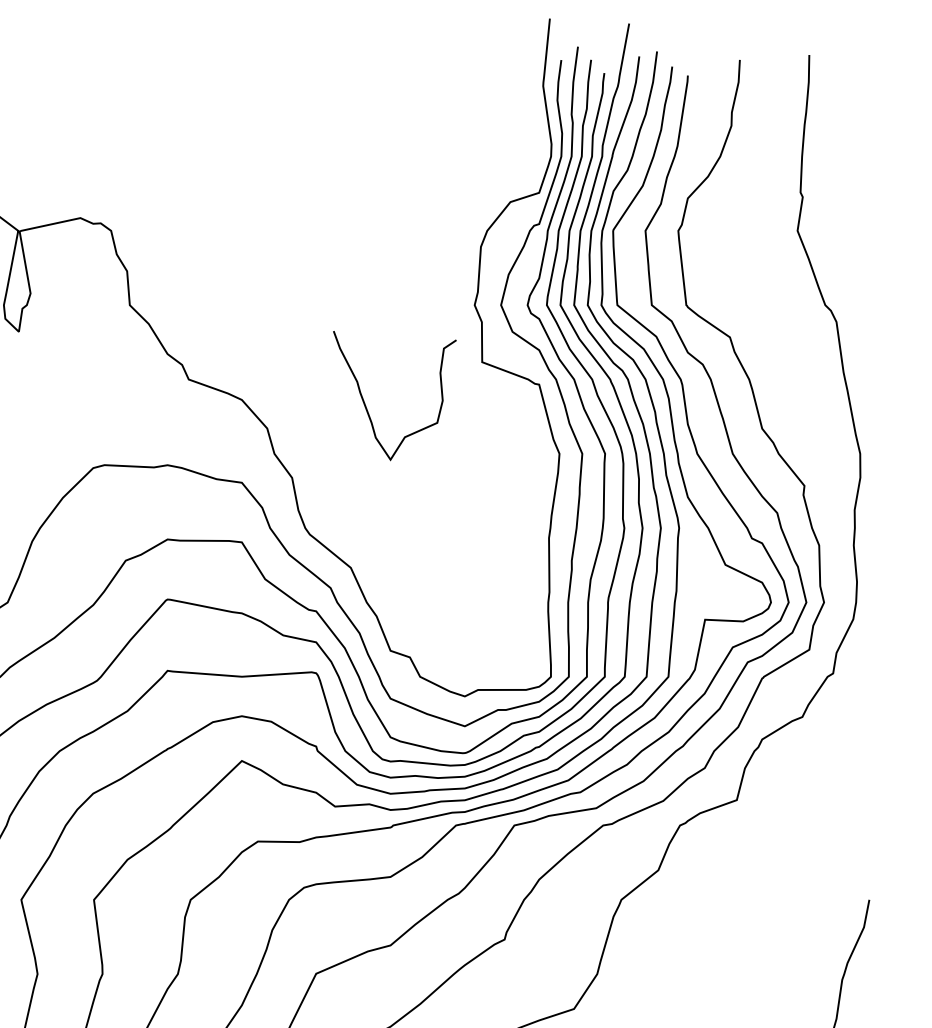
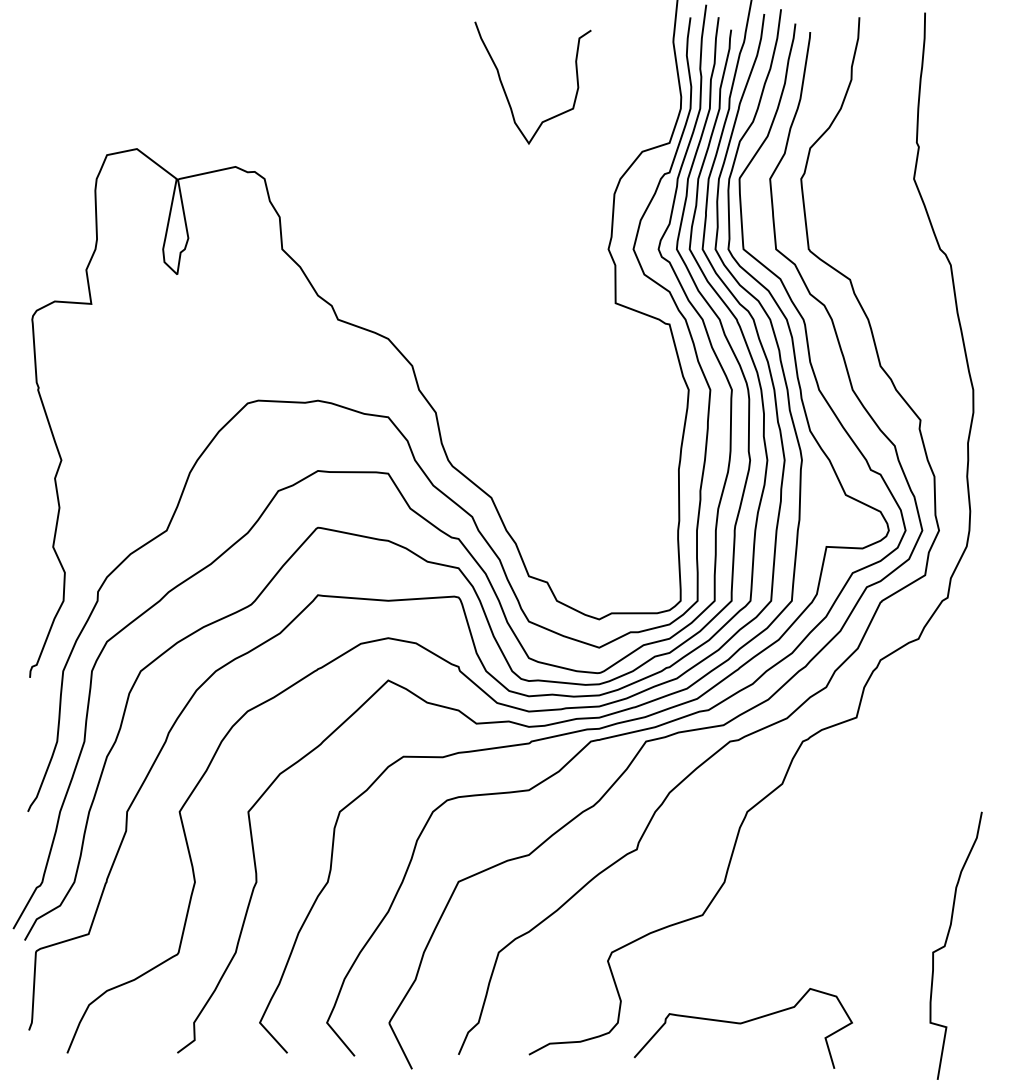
curve: (365, 403) -> (505, 90), moved

